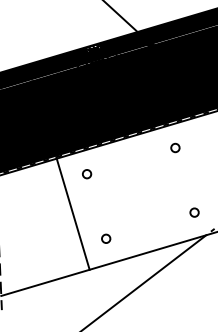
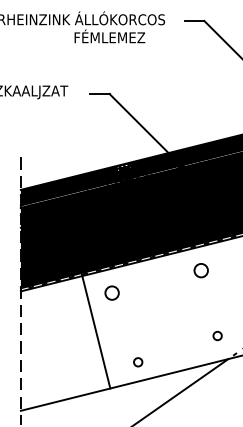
circle: (175, 147) -> (201, 270), size x1.6
circle: (86, 173) -> (111, 292), size x1.6
circle: (106, 239) -> (138, 362), moved

